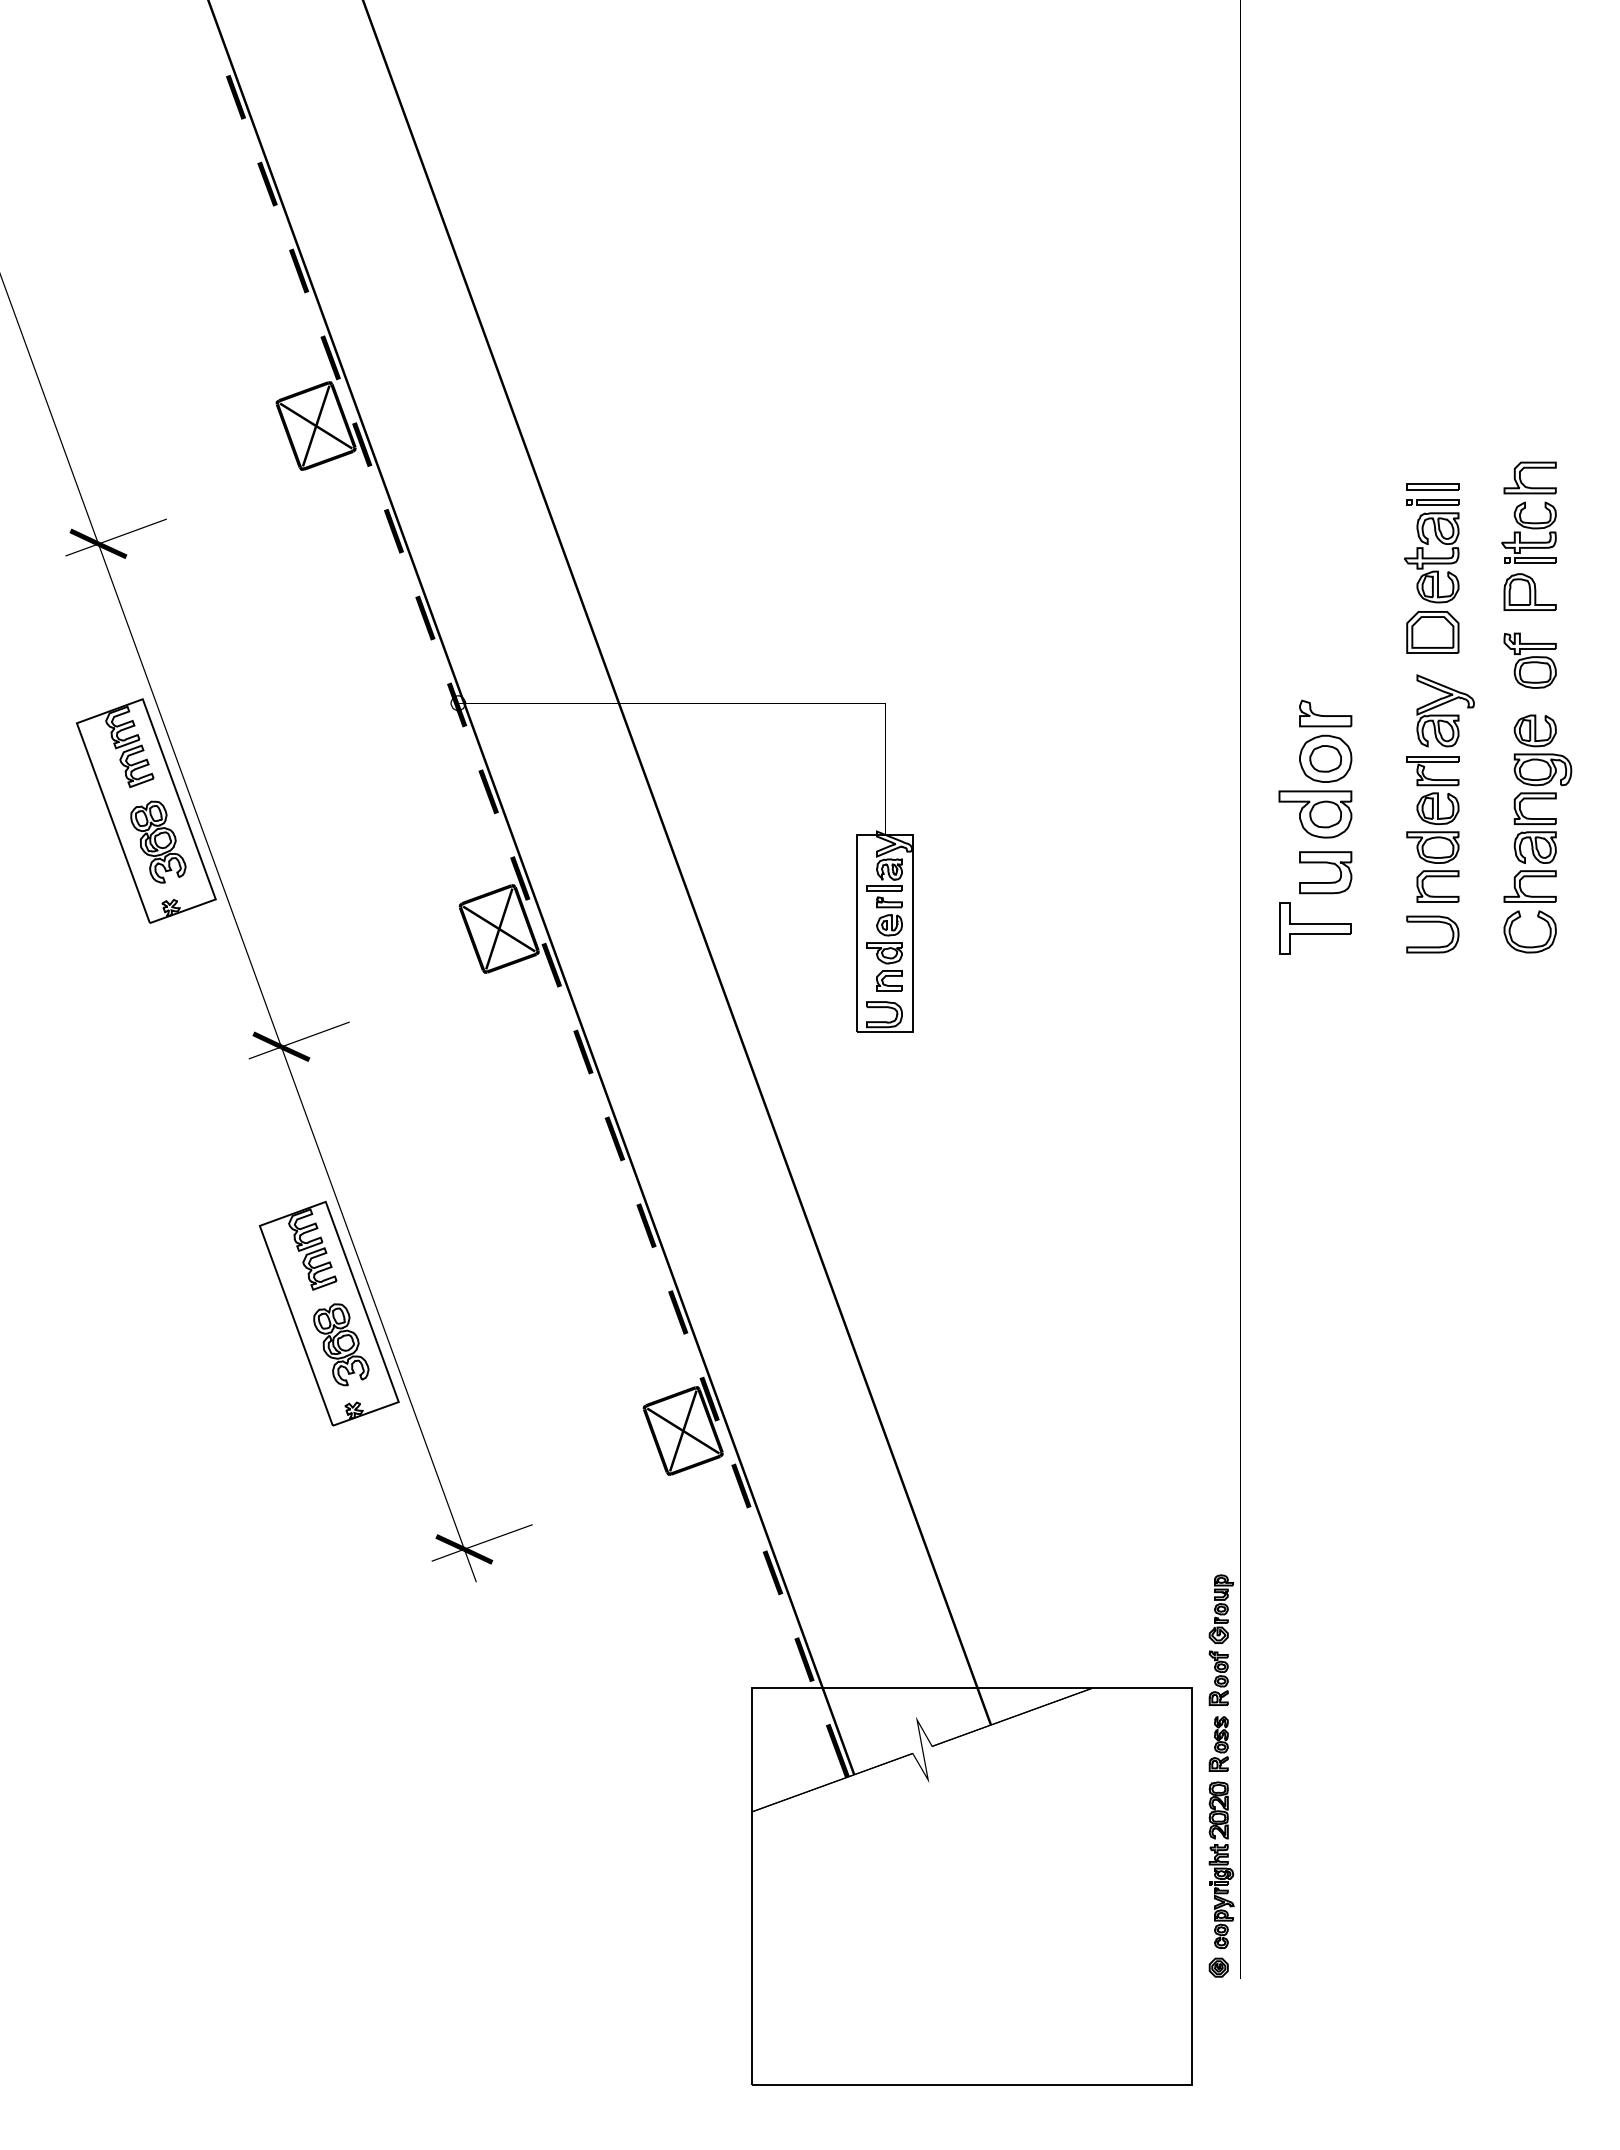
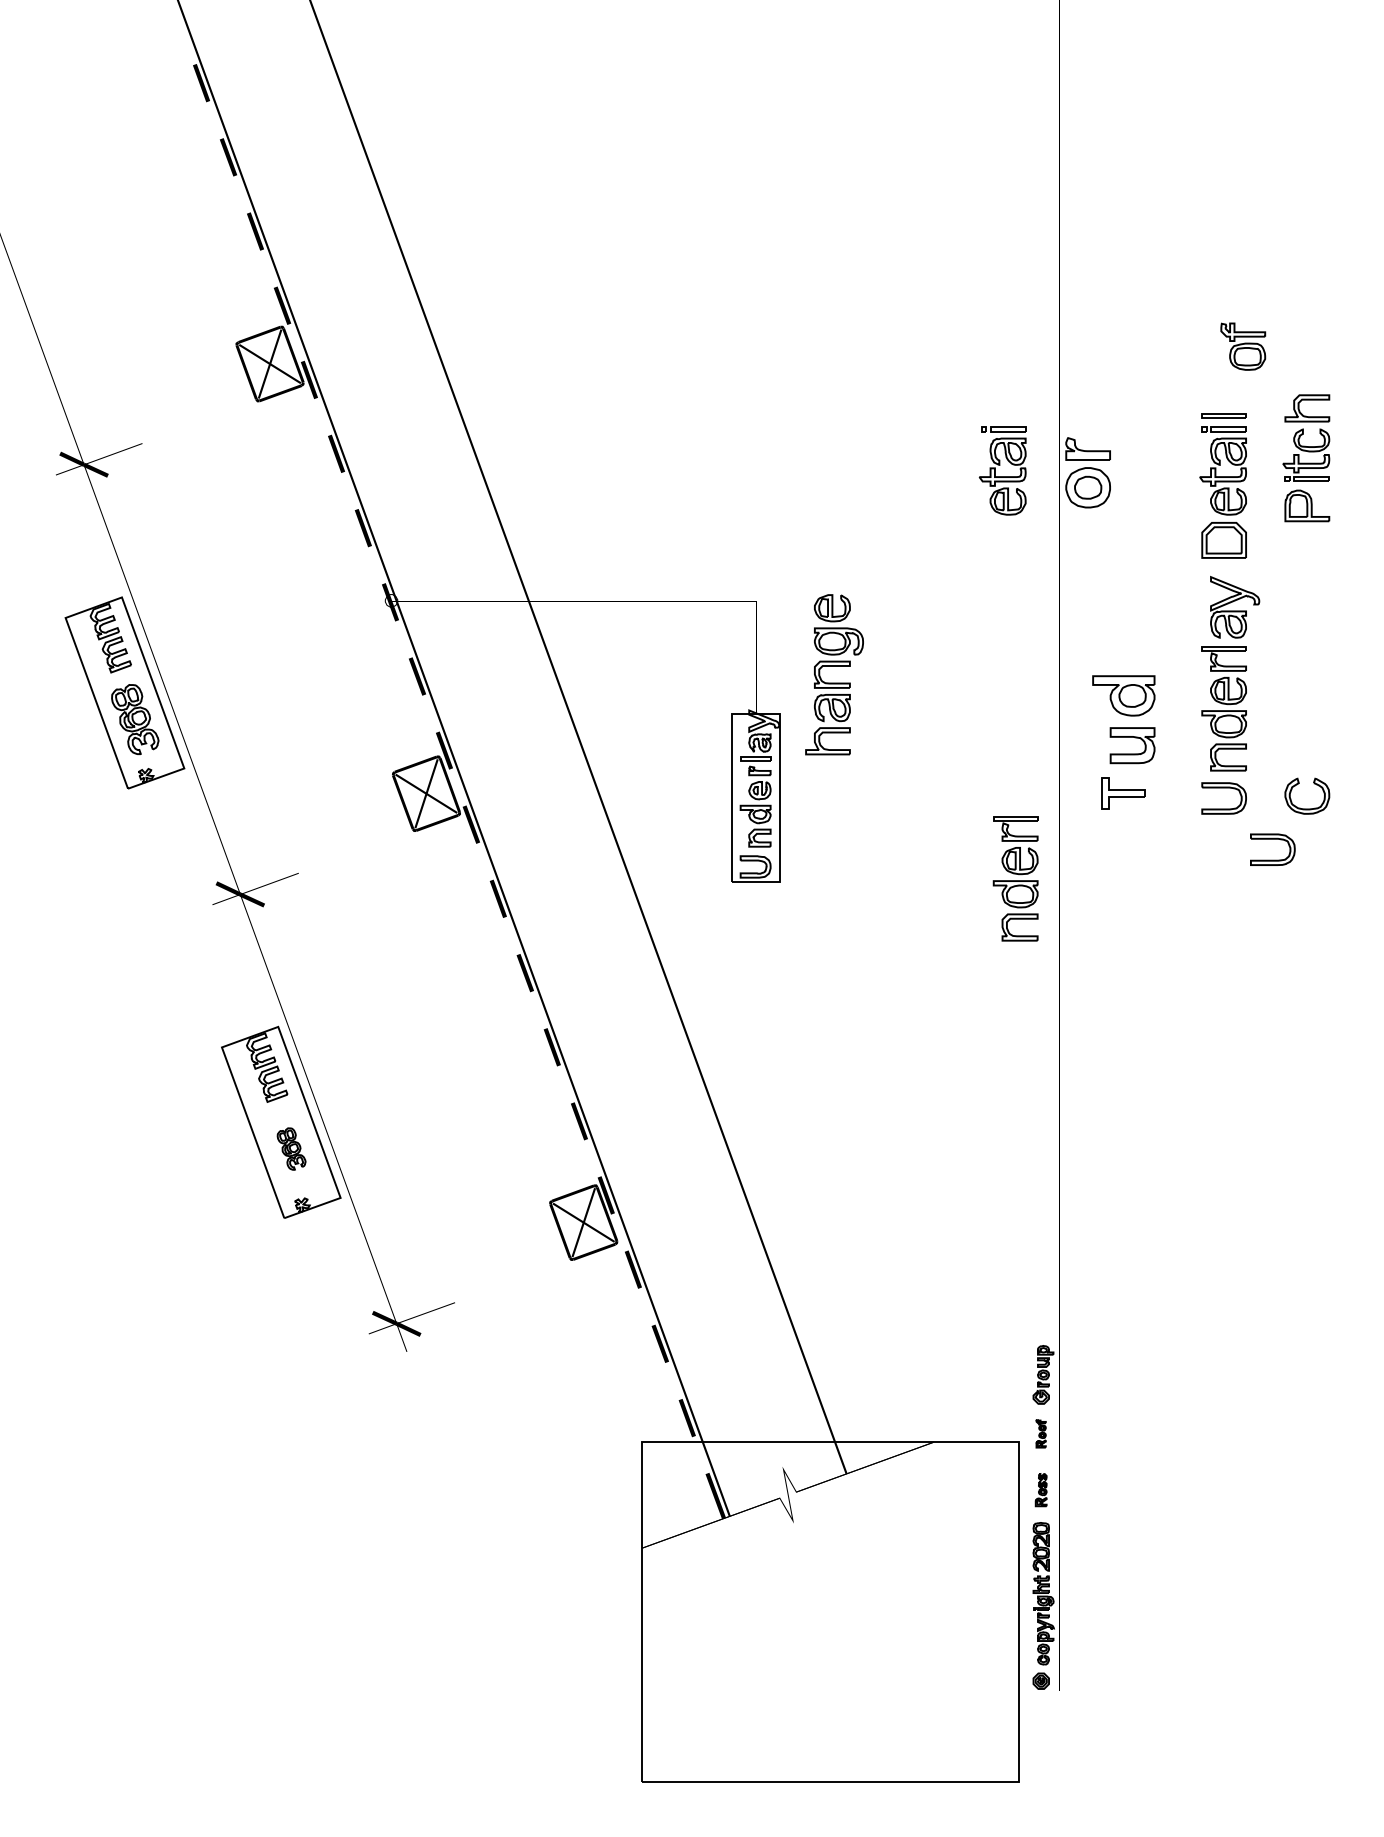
part: (1173, 551) -> (1002, 471), added
part: (1529, 660) -> (1242, 346), moved
part: (1325, 740) -> (1088, 472), moved
part: (1537, 799) -> (834, 666), moved
part: (1315, 928) -> (1123, 793), size x0.7
part: (1489, 982) -> (1272, 839), added
part: (1188, 1028) -> (1015, 878), added
part: (341, 1344) -> (291, 1148), size x0.6
part: (1218, 1677) -> (1041, 1433), size x0.6
part: (1218, 1743) -> (1041, 1489), size x0.7

